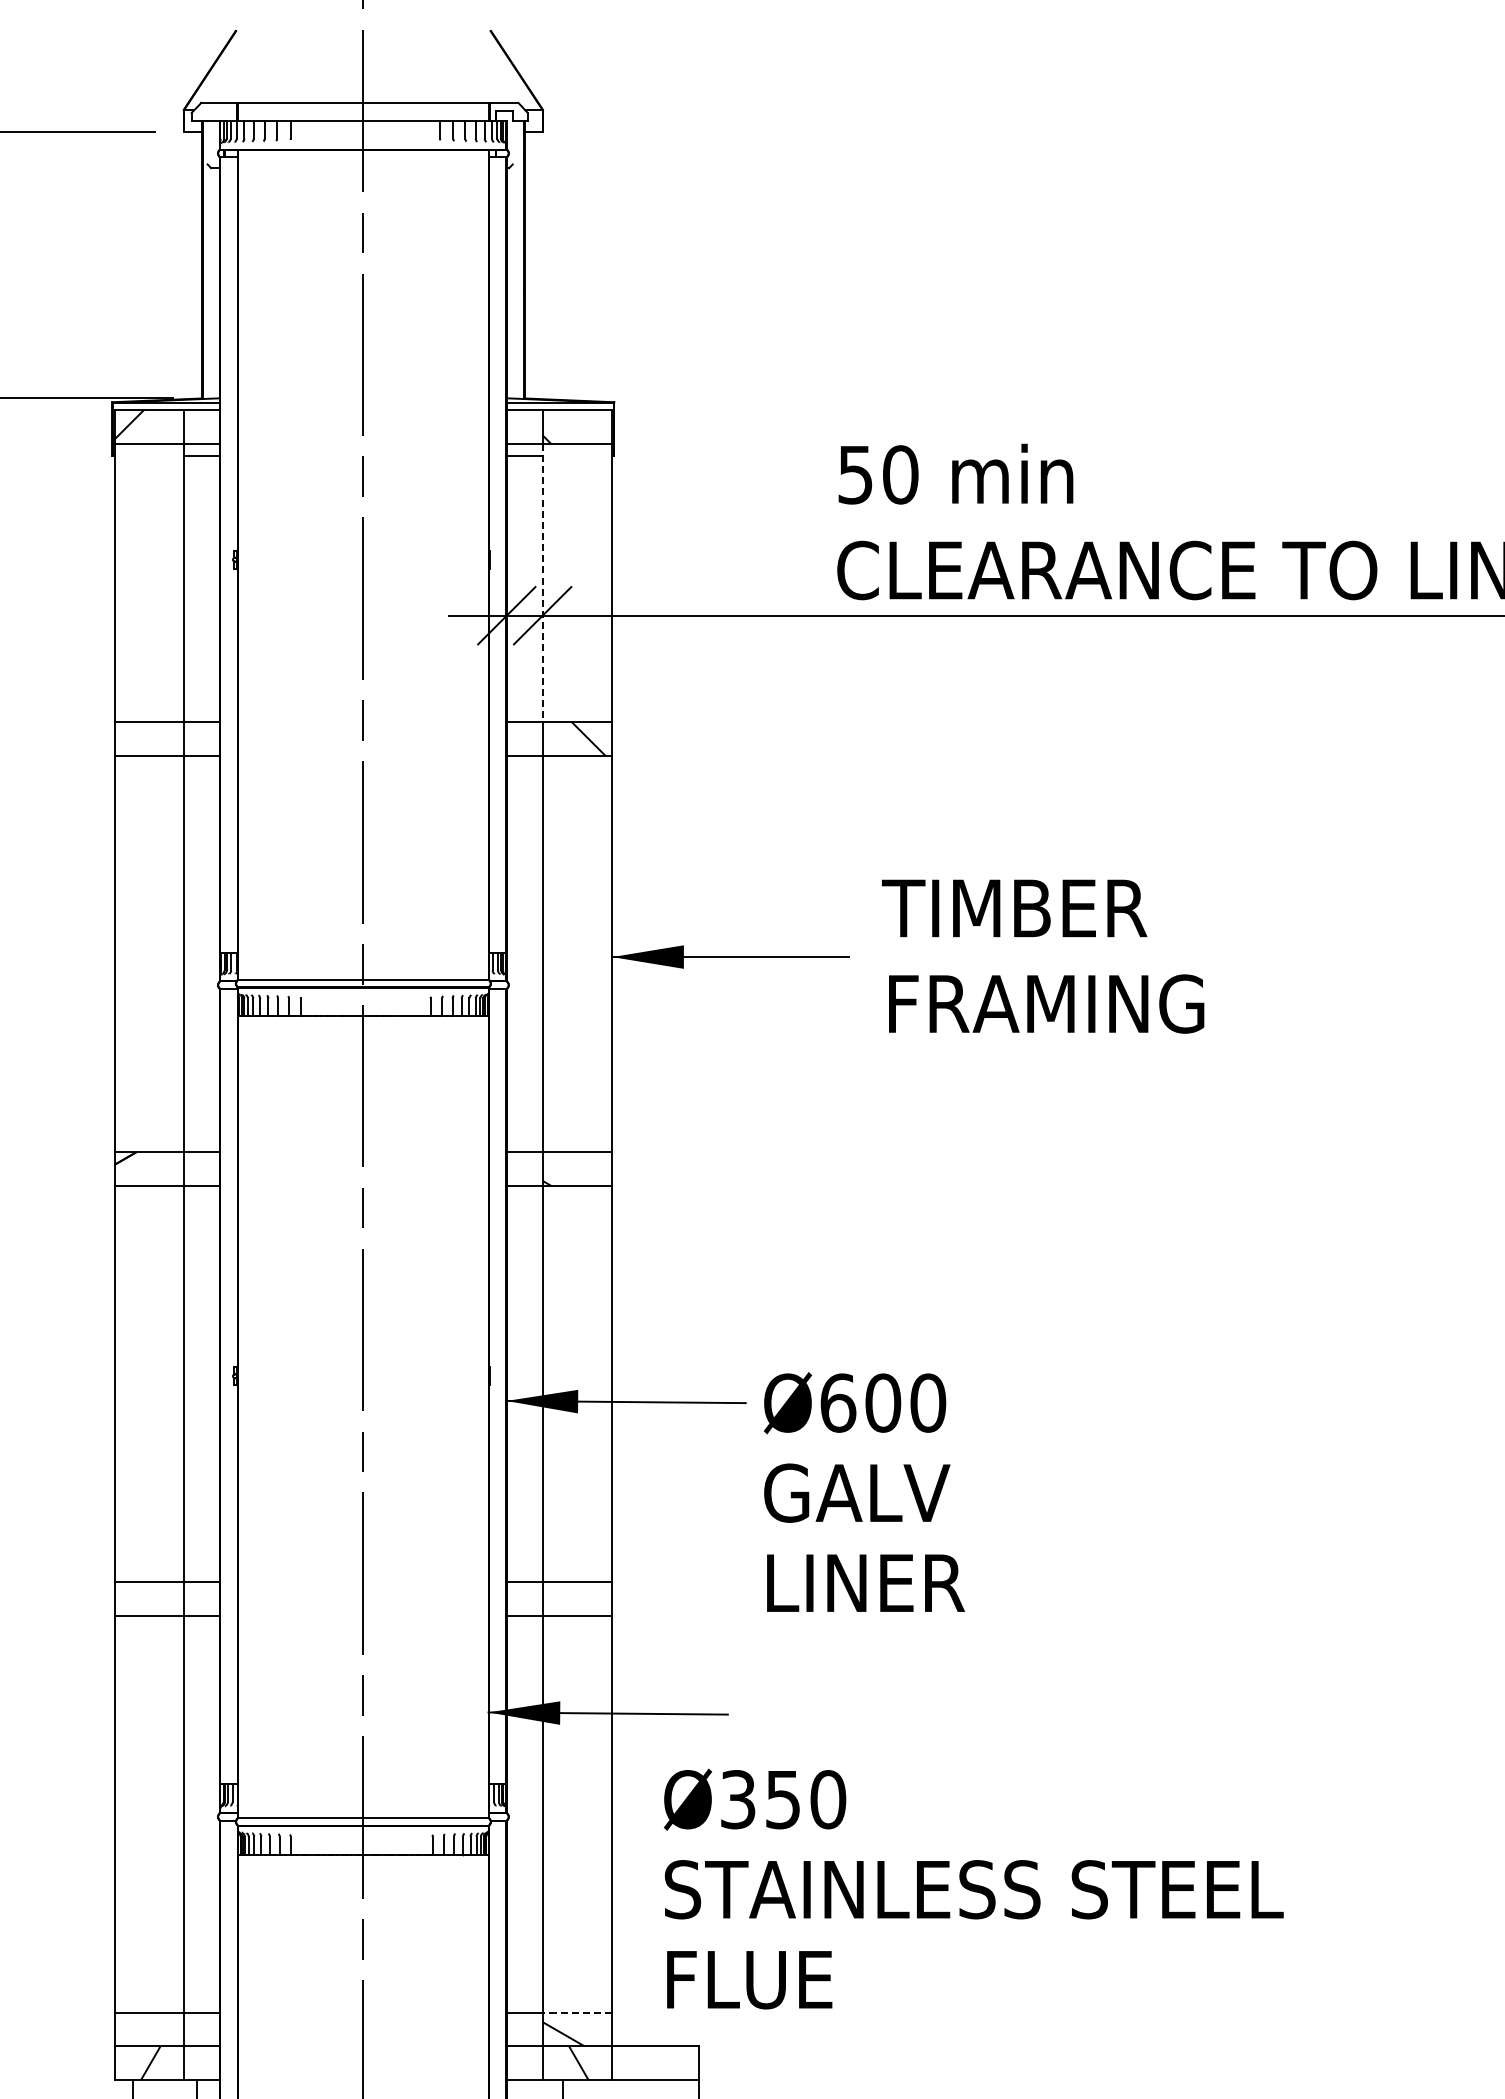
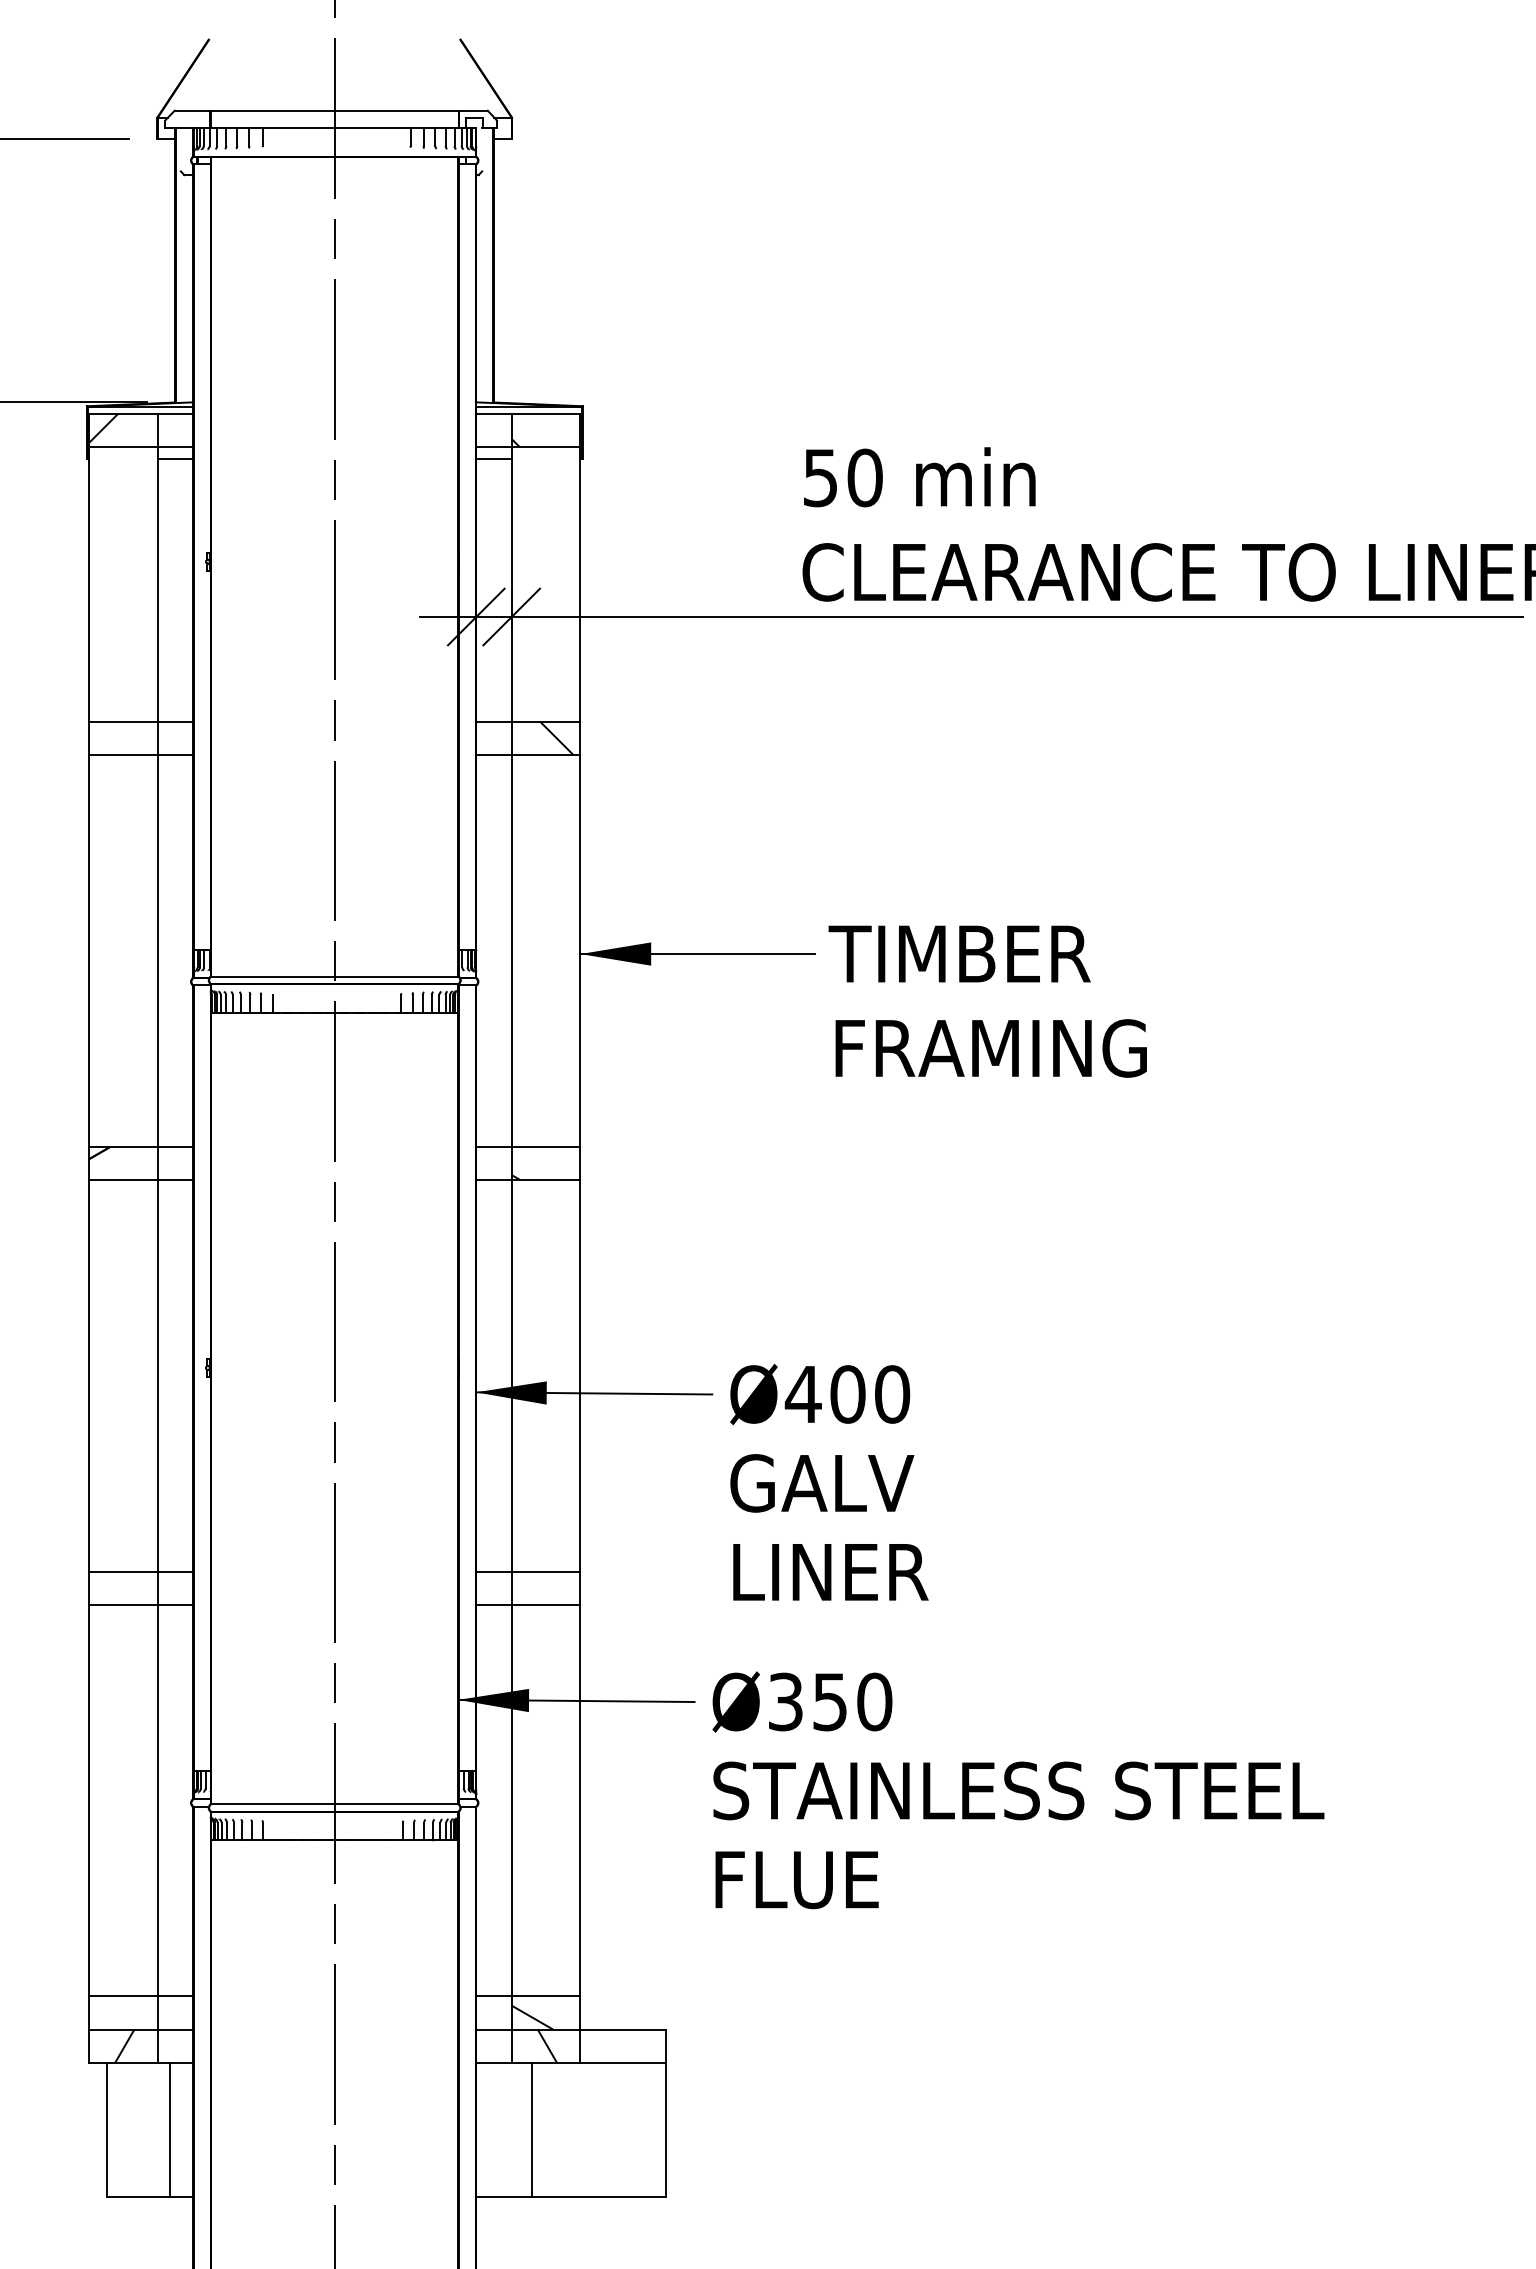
line: (542, 583) -> (511, 585), dashed -> solid
text: (1042, 956) -> (987, 1001), moved
text: (837, 1403) -> (802, 1394), Ø600 -> Ø400
text: (973, 1889) -> (1018, 1790), moved
line: (576, 2012) -> (545, 1996), dashed -> solid

